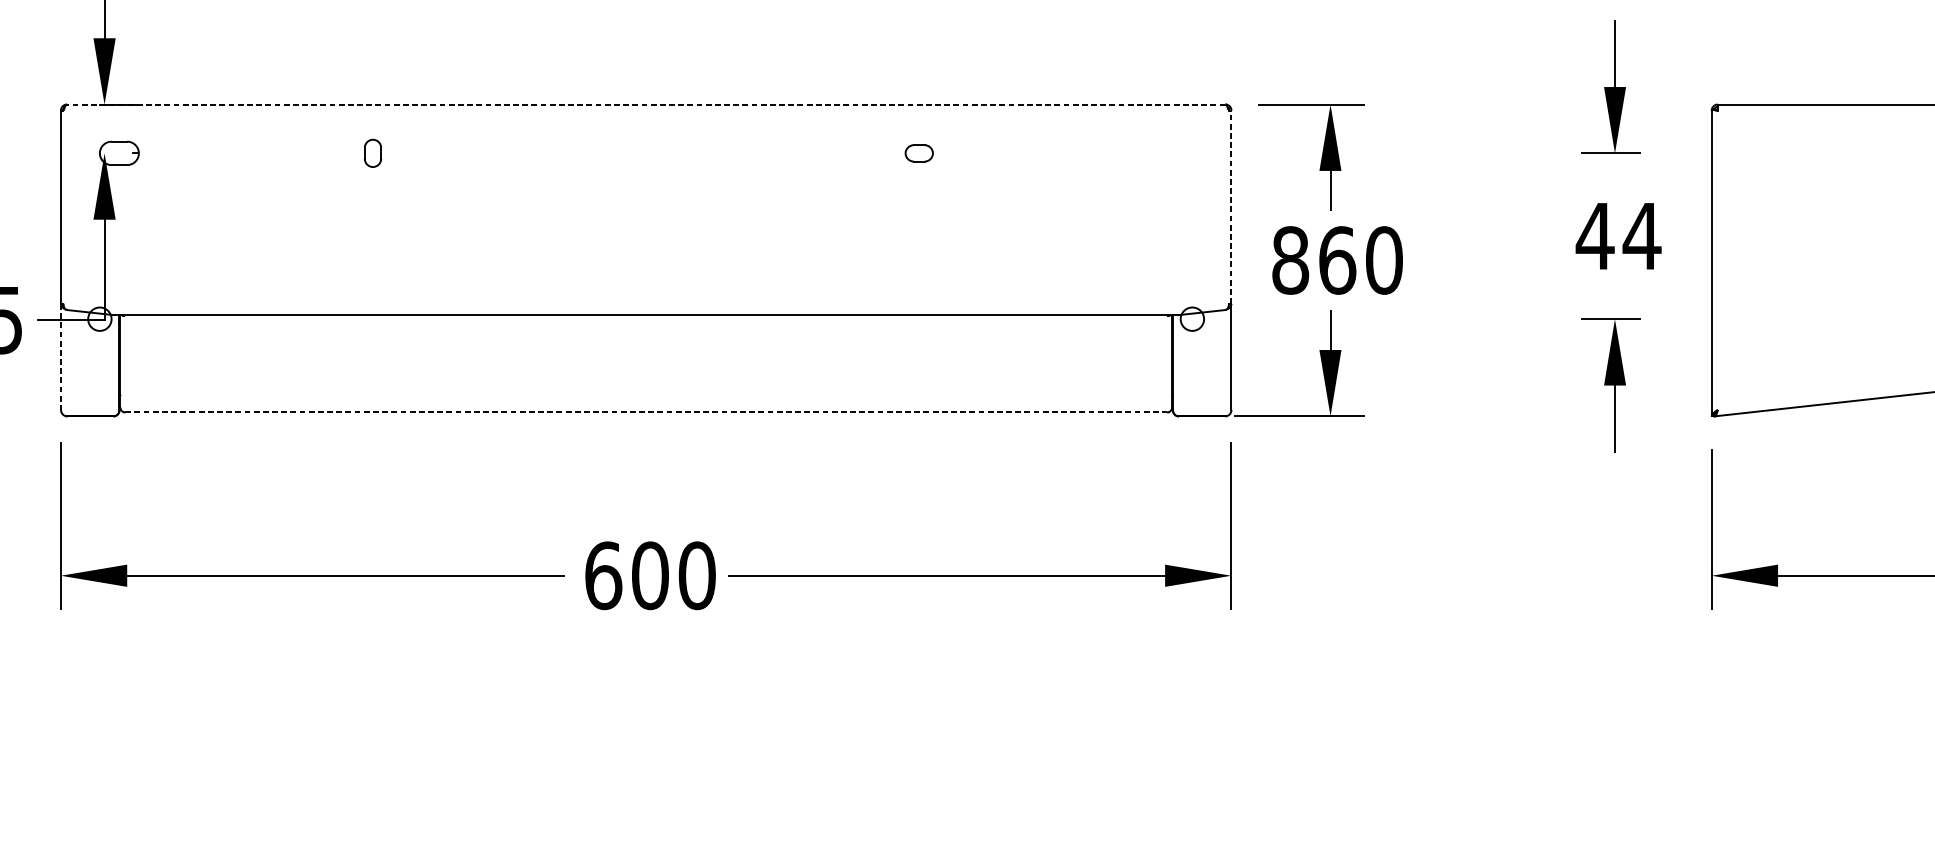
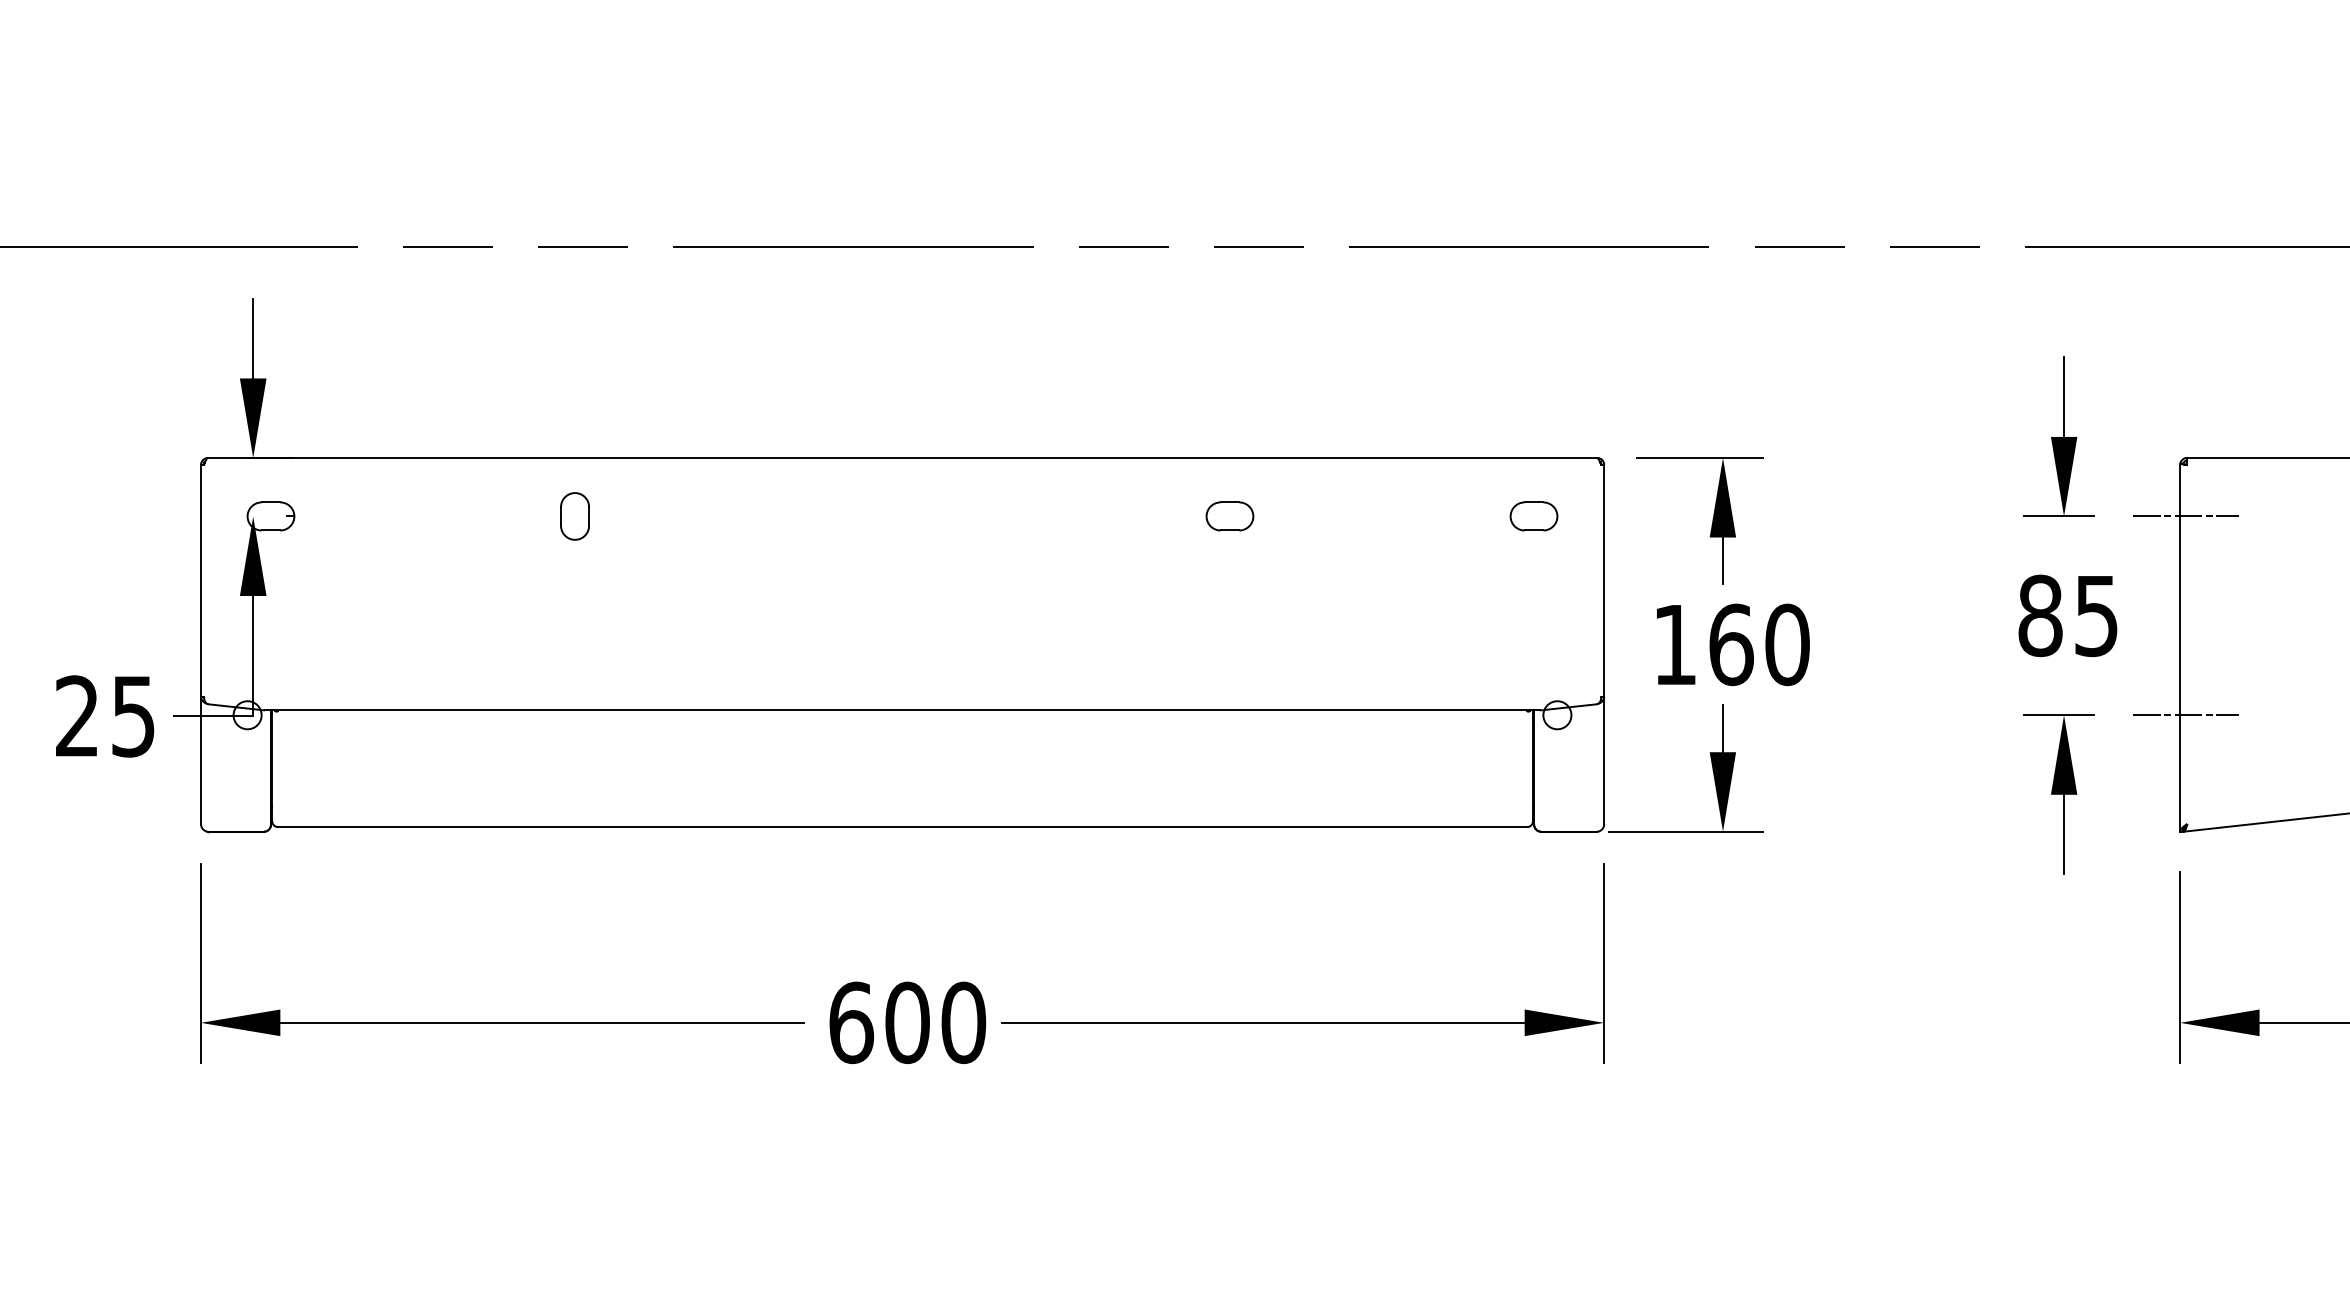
line: (646, 104) -> (902, 457), dashed -> solid
part: (372, 153) -> (574, 516), size x1.43
part: (918, 153) -> (1229, 516), size x1.43
part: (1172, 153) -> (1533, 516), added
line: (1716, 153) -> (2185, 516), added
line: (1231, 207) -> (1604, 581), dashed -> solid
text: (1617, 235) -> (2067, 615), 44 -> 85
text: (1290, 260) -> (1675, 644), 860 -> 160
line: (1716, 319) -> (2185, 715), added
line: (60, 356) -> (200, 760), dashed -> solid
line: (646, 412) -> (902, 827), dashed -> solid

